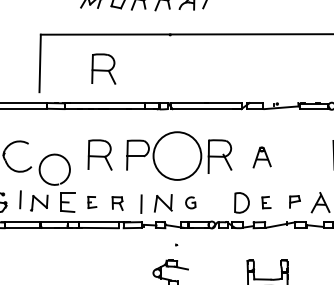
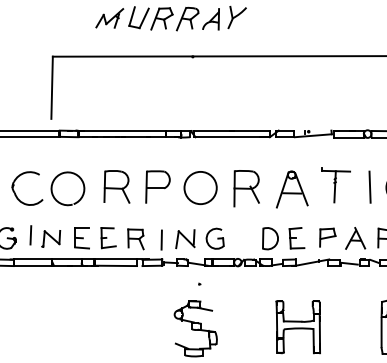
part: (103, 68) -> (120, 93), removed
part: (302, 153) -> (335, 185), added
circle: (177, 155) -> (200, 187), size x0.62
part: (262, 157) -> (292, 189), size x1.67
arc: (41, 165) -> (53, 184), moved
part: (294, 201) -> (327, 237), size x1.43
part: (92, 202) -> (108, 238), size x1.67
part: (190, 202) -> (214, 238), size x1.67
part: (266, 202) -> (296, 238), size x1.67
part: (117, 203) -> (135, 239), size x1.43

